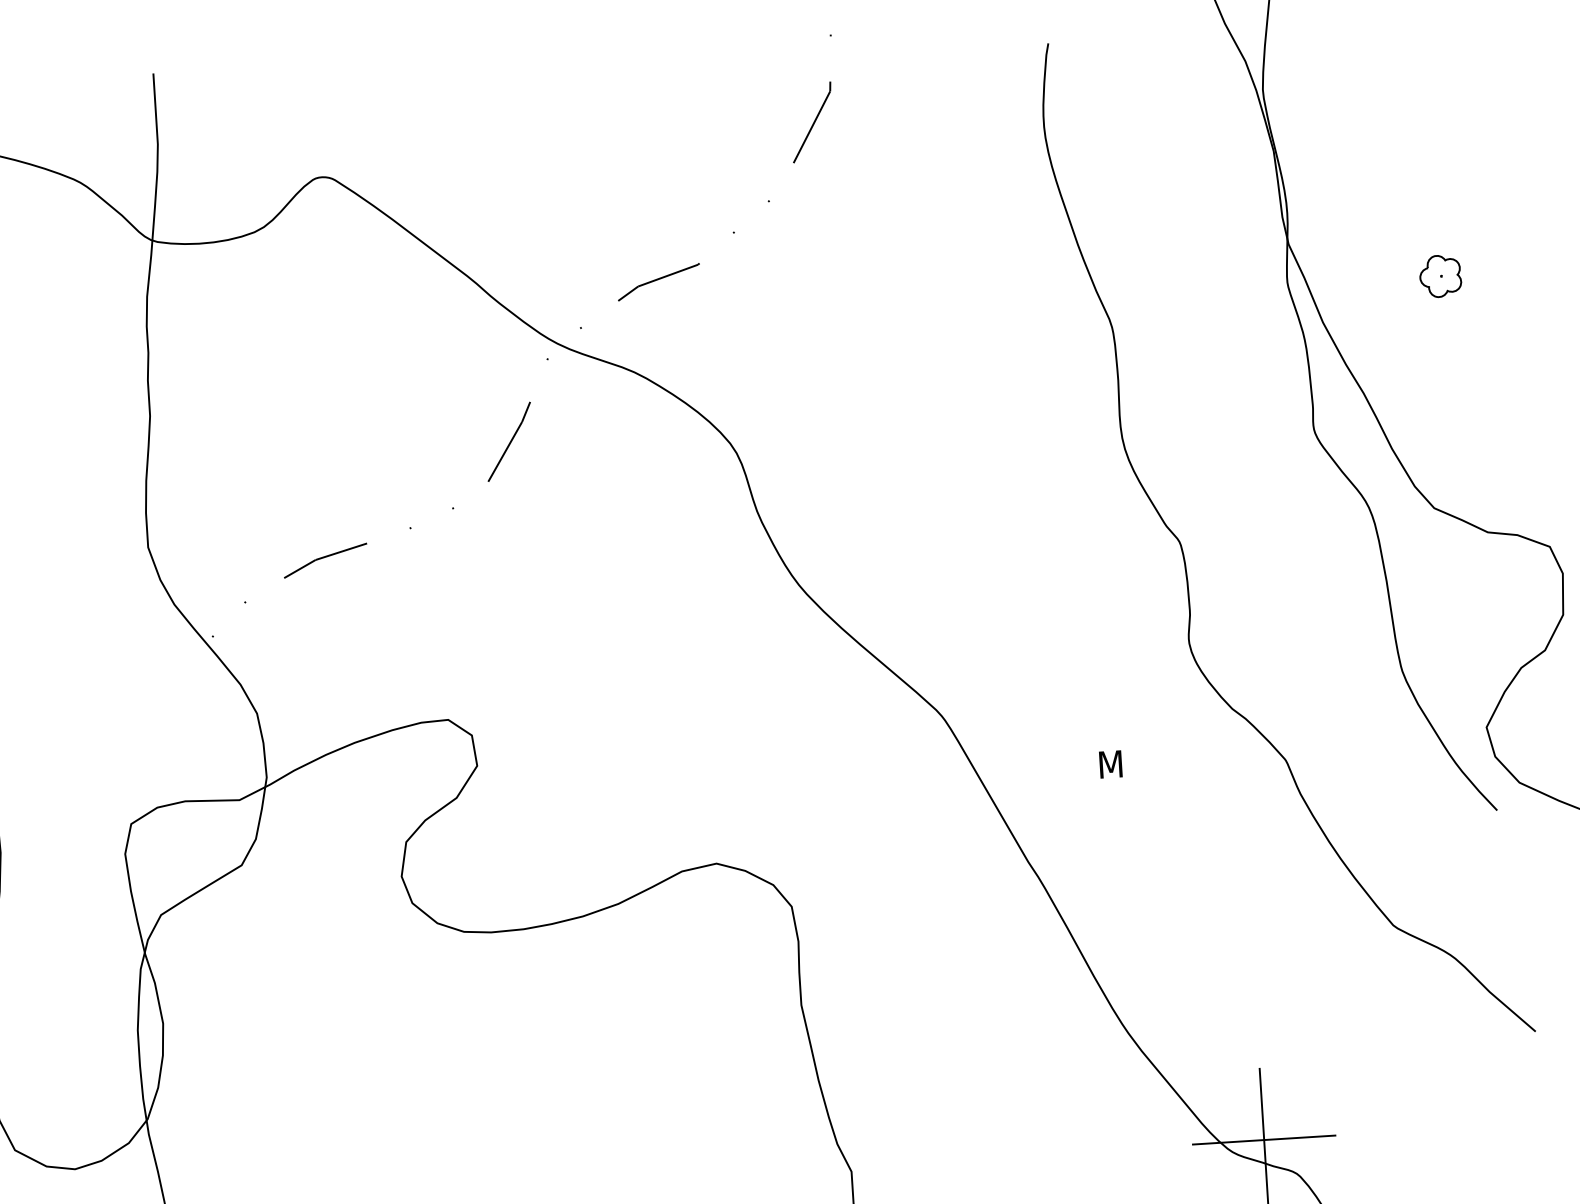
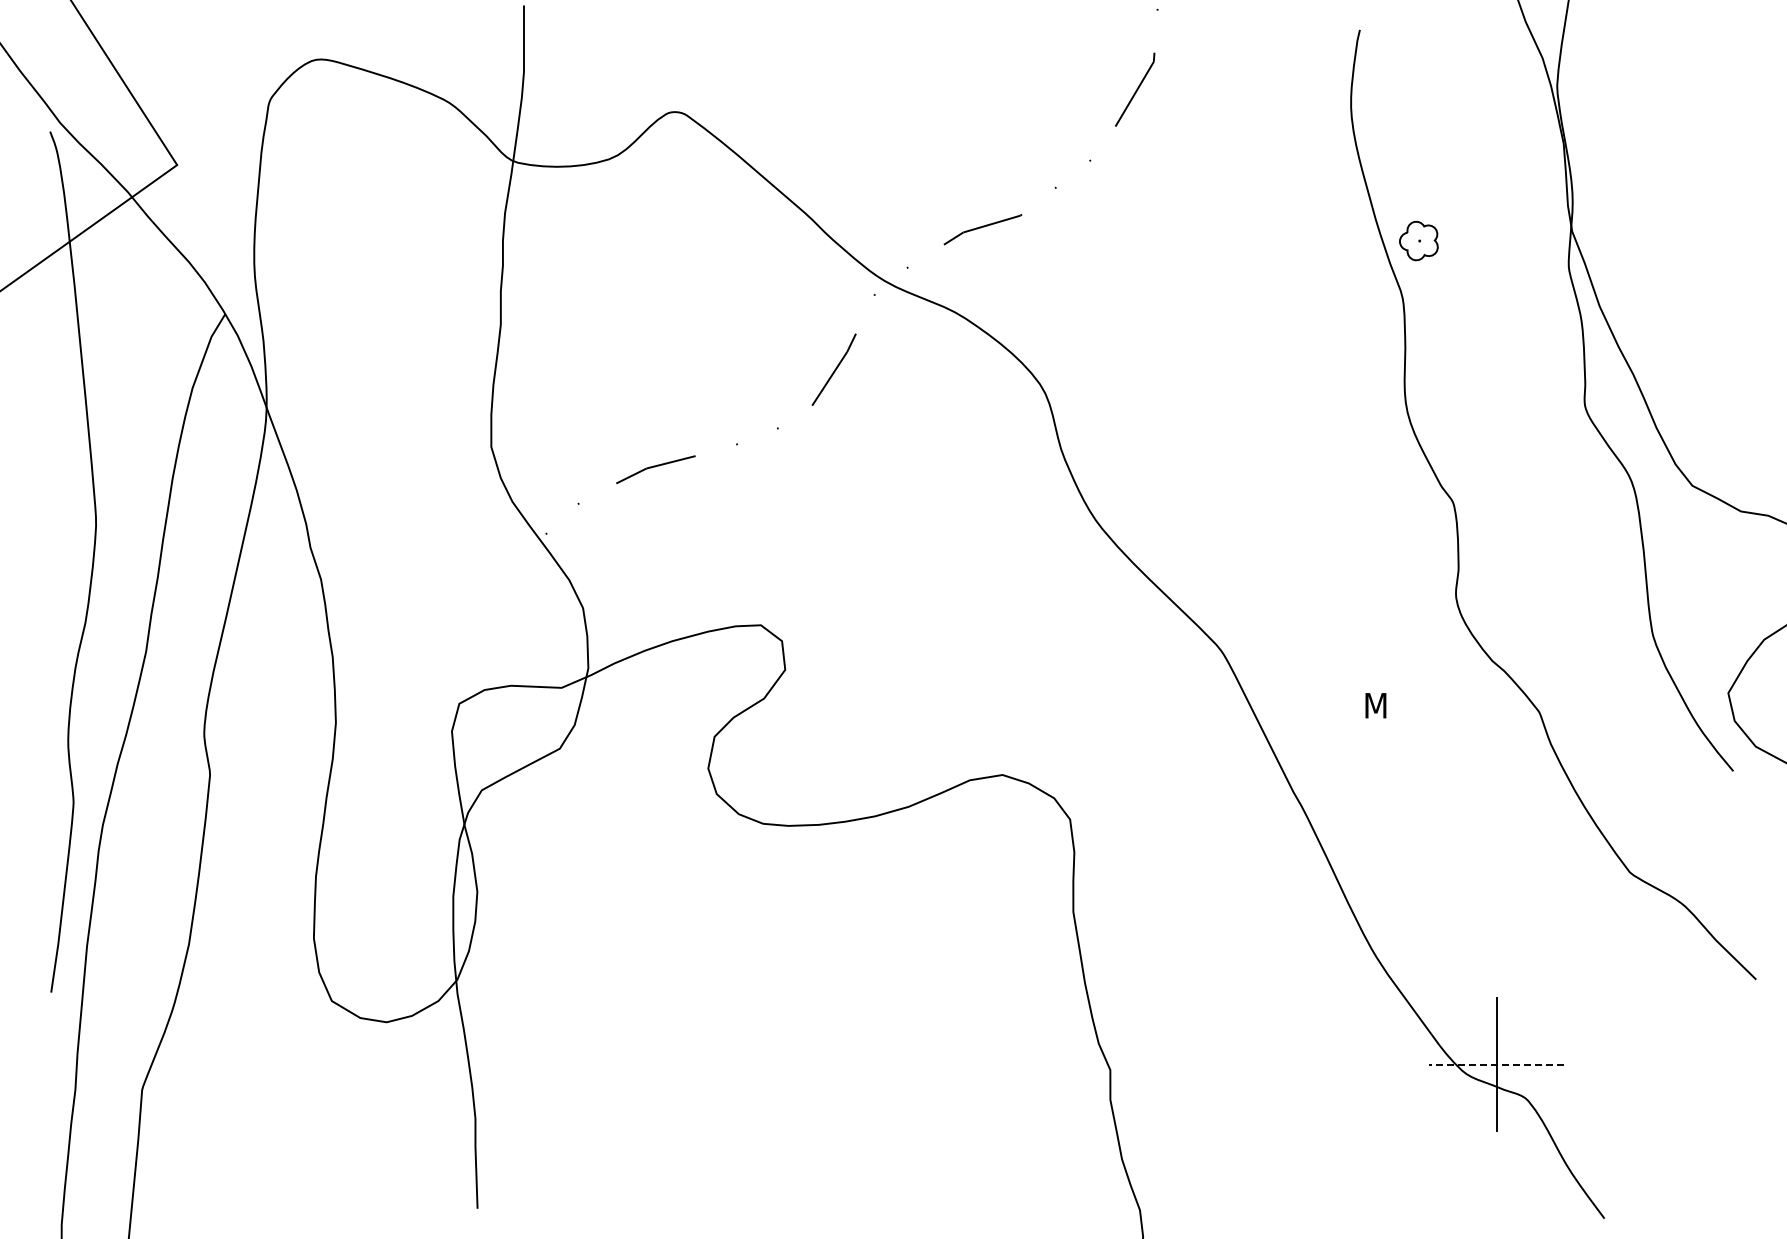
part: (1440, 276) -> (1418, 241), moved
line: (1263, 1139) -> (1496, 1064), solid -> dashed

